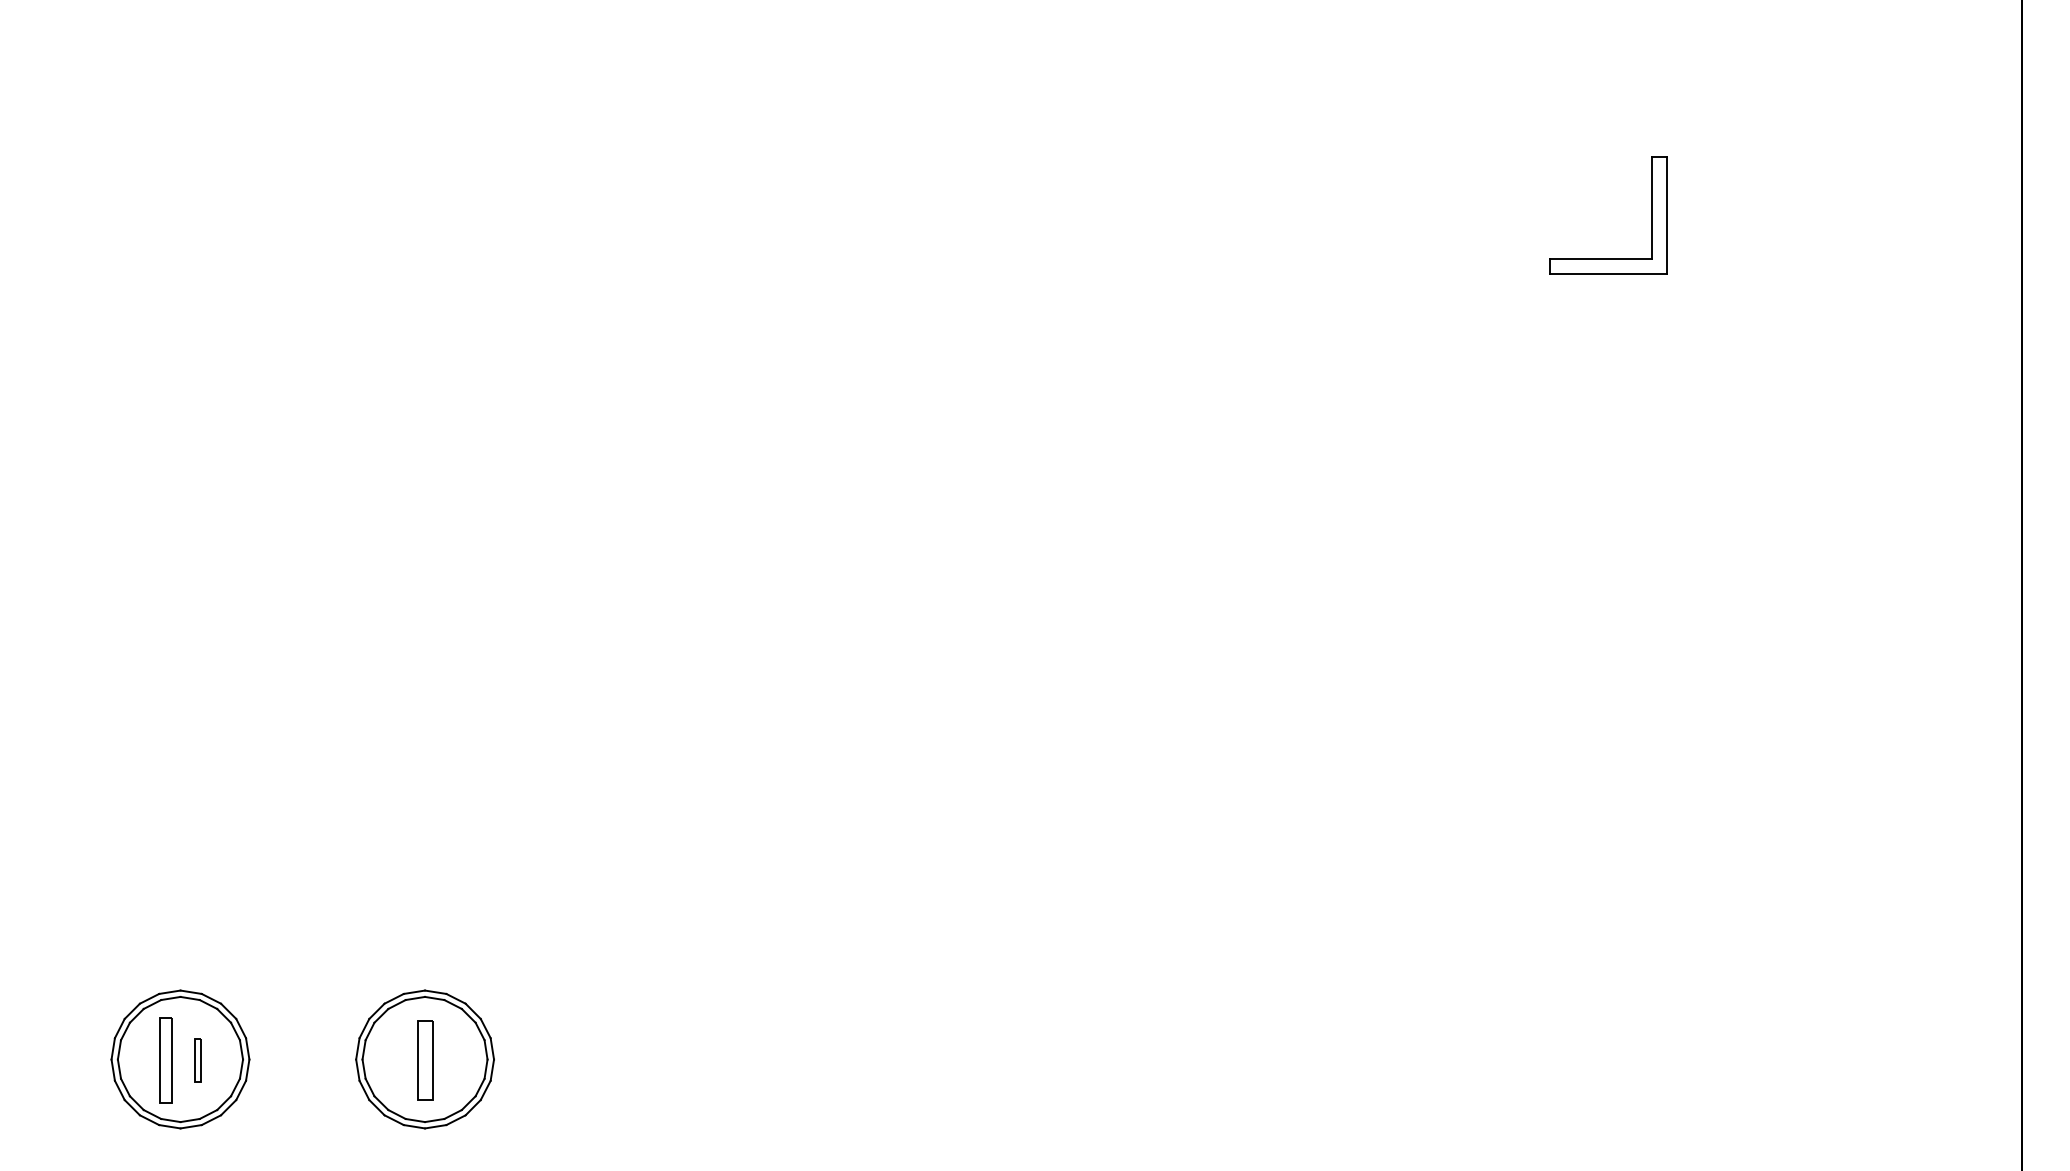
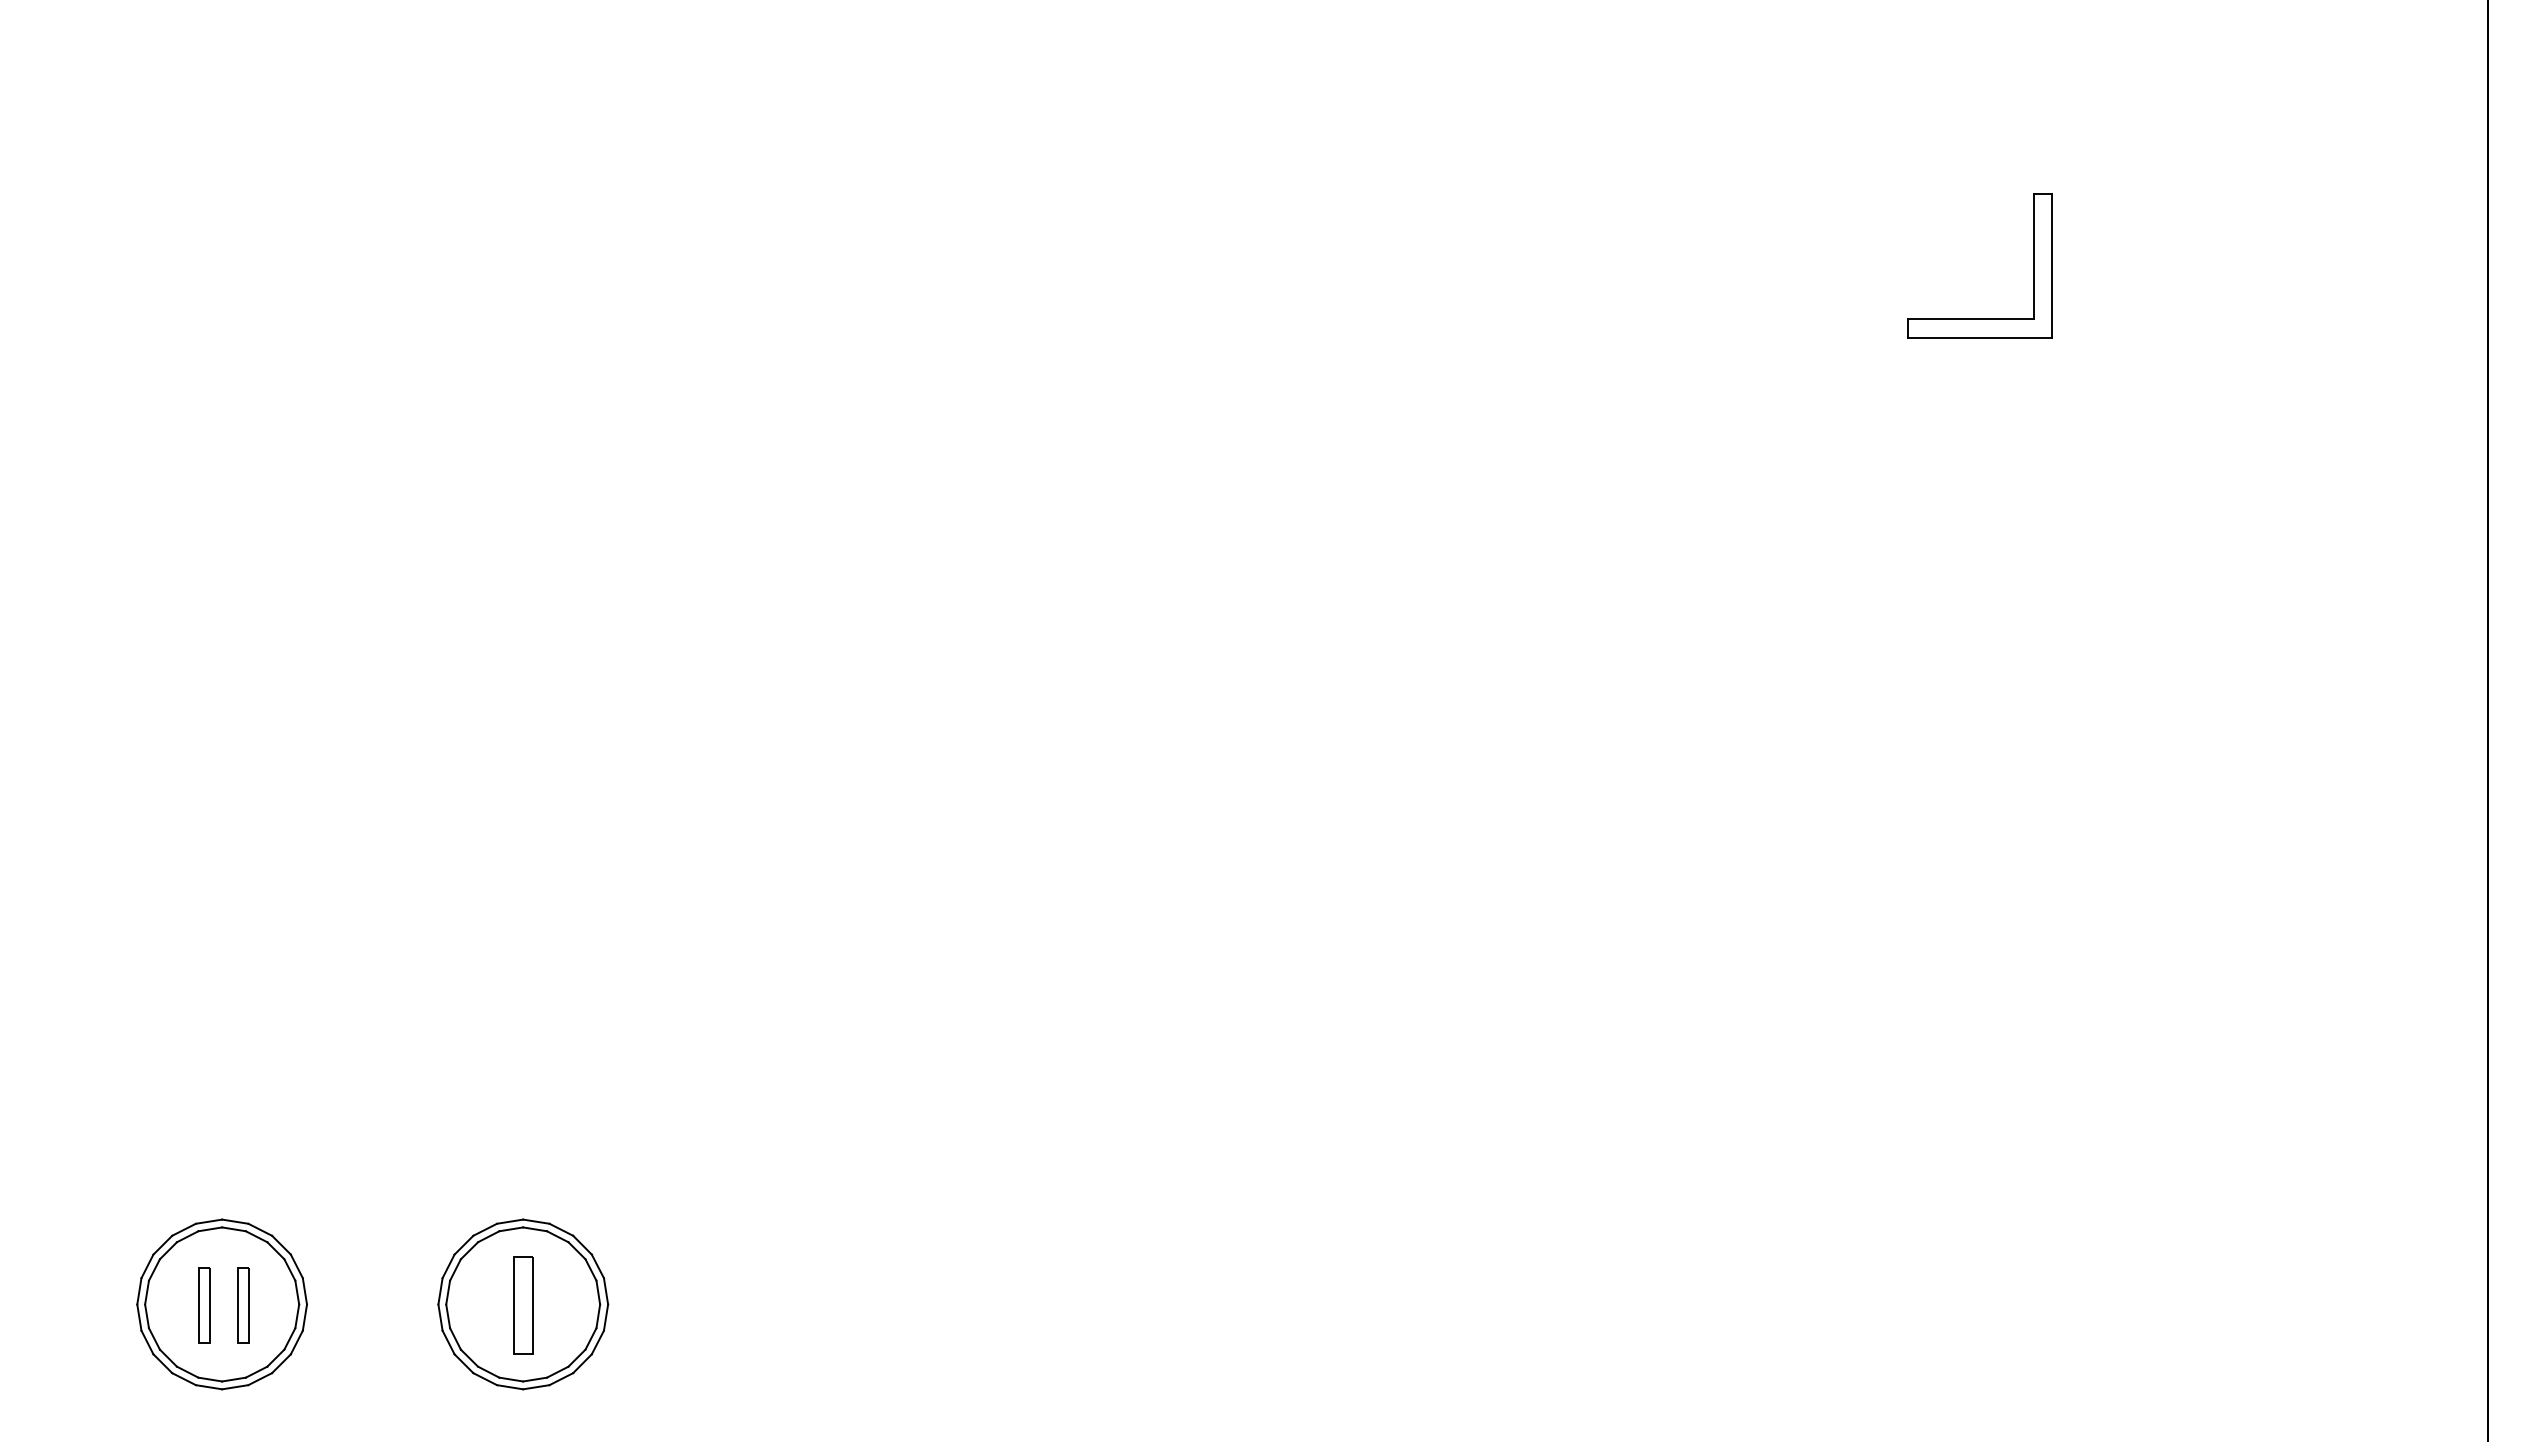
part: (166, 1060) -> (204, 1305), size x0.71
part: (197, 1060) -> (243, 1305), size x1.43

